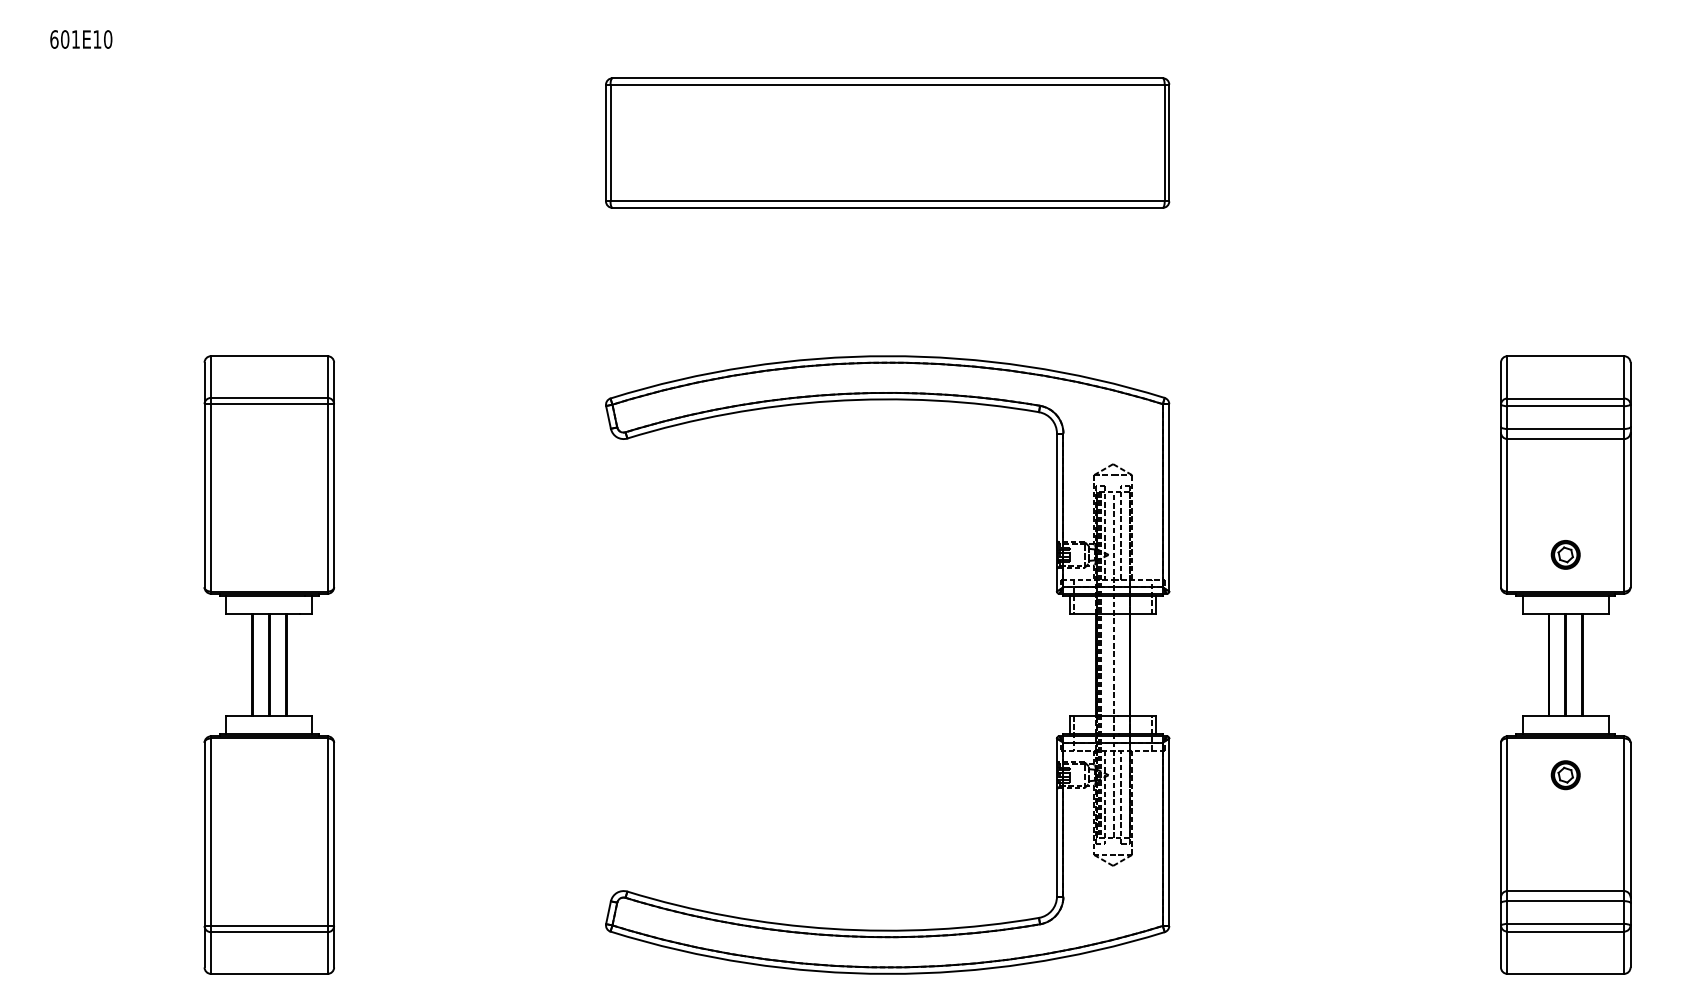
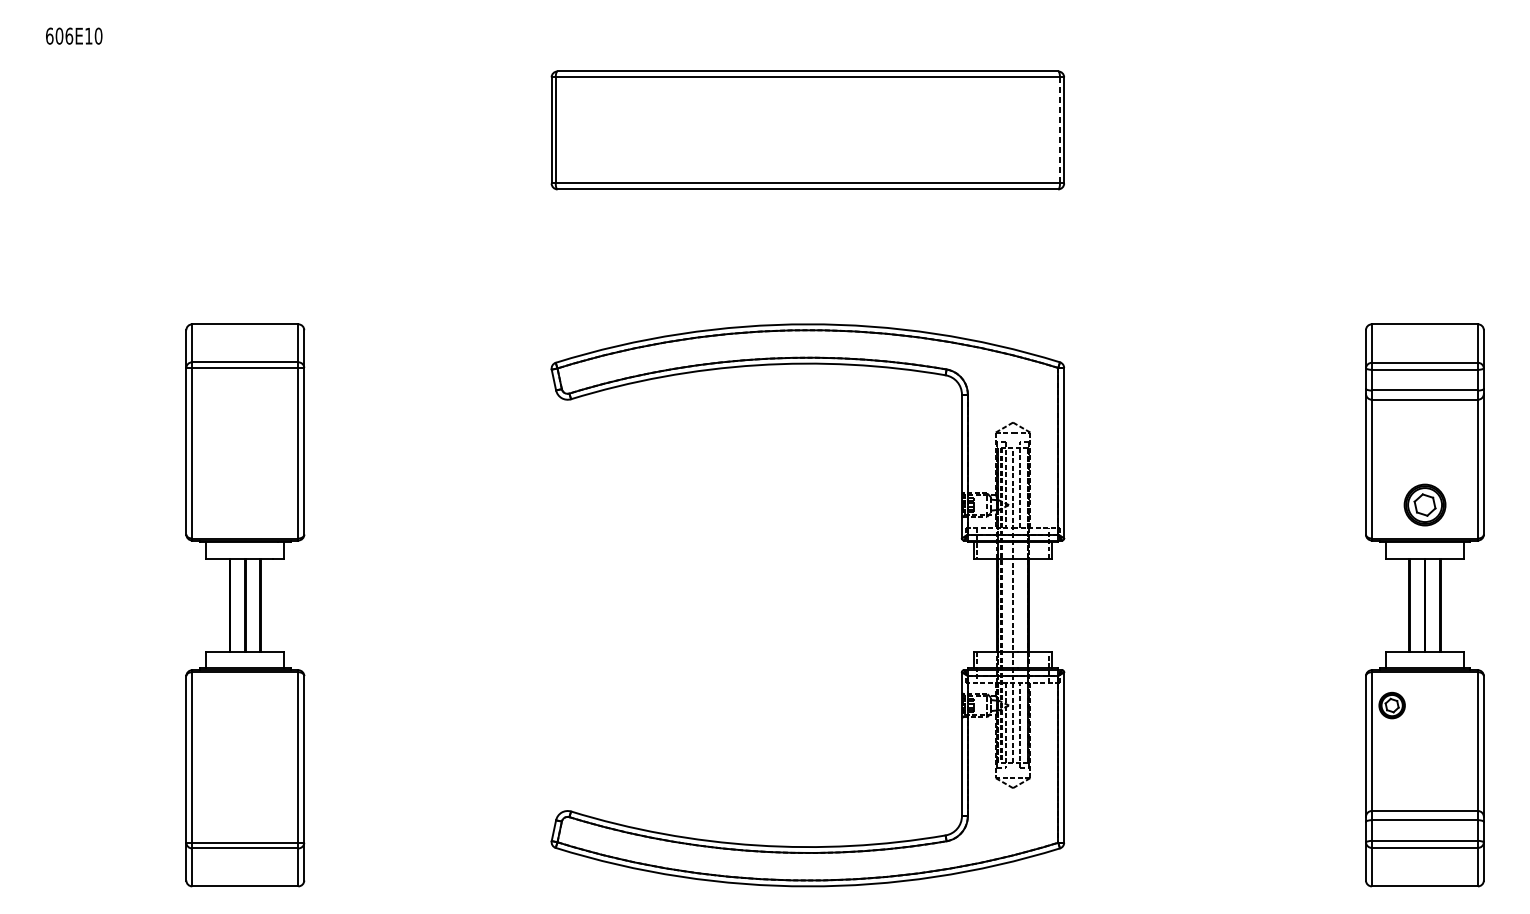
text: (75, 39) -> (68, 36), 601E10 -> 606E10
line: (1164, 142) -> (1059, 129), solid -> dashed
part: (1565, 554) -> (1424, 504), size x1.6
part: (1565, 775) -> (1391, 705), moved

